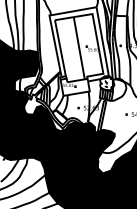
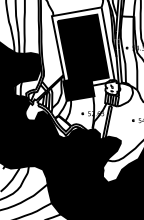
fill: (78, 54) -> (82, 57), added

